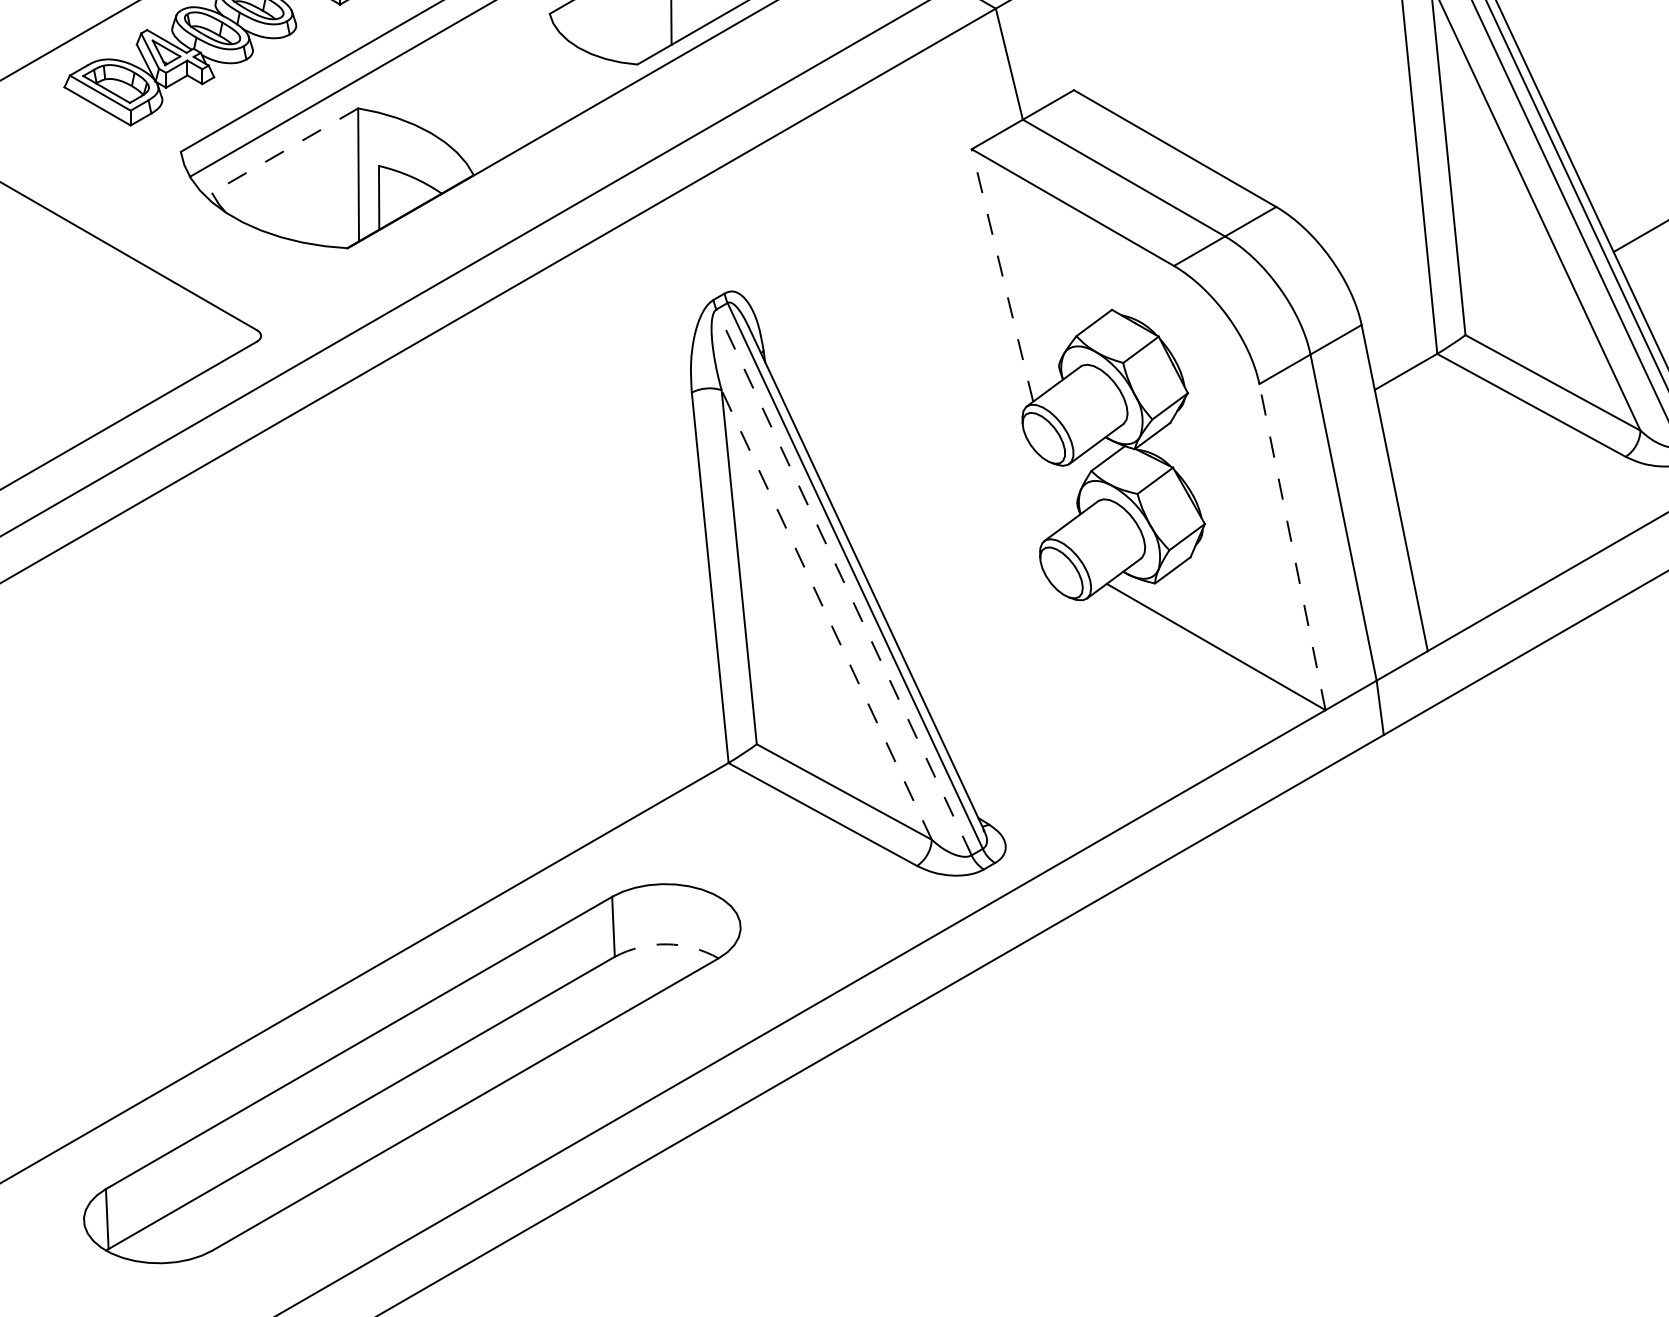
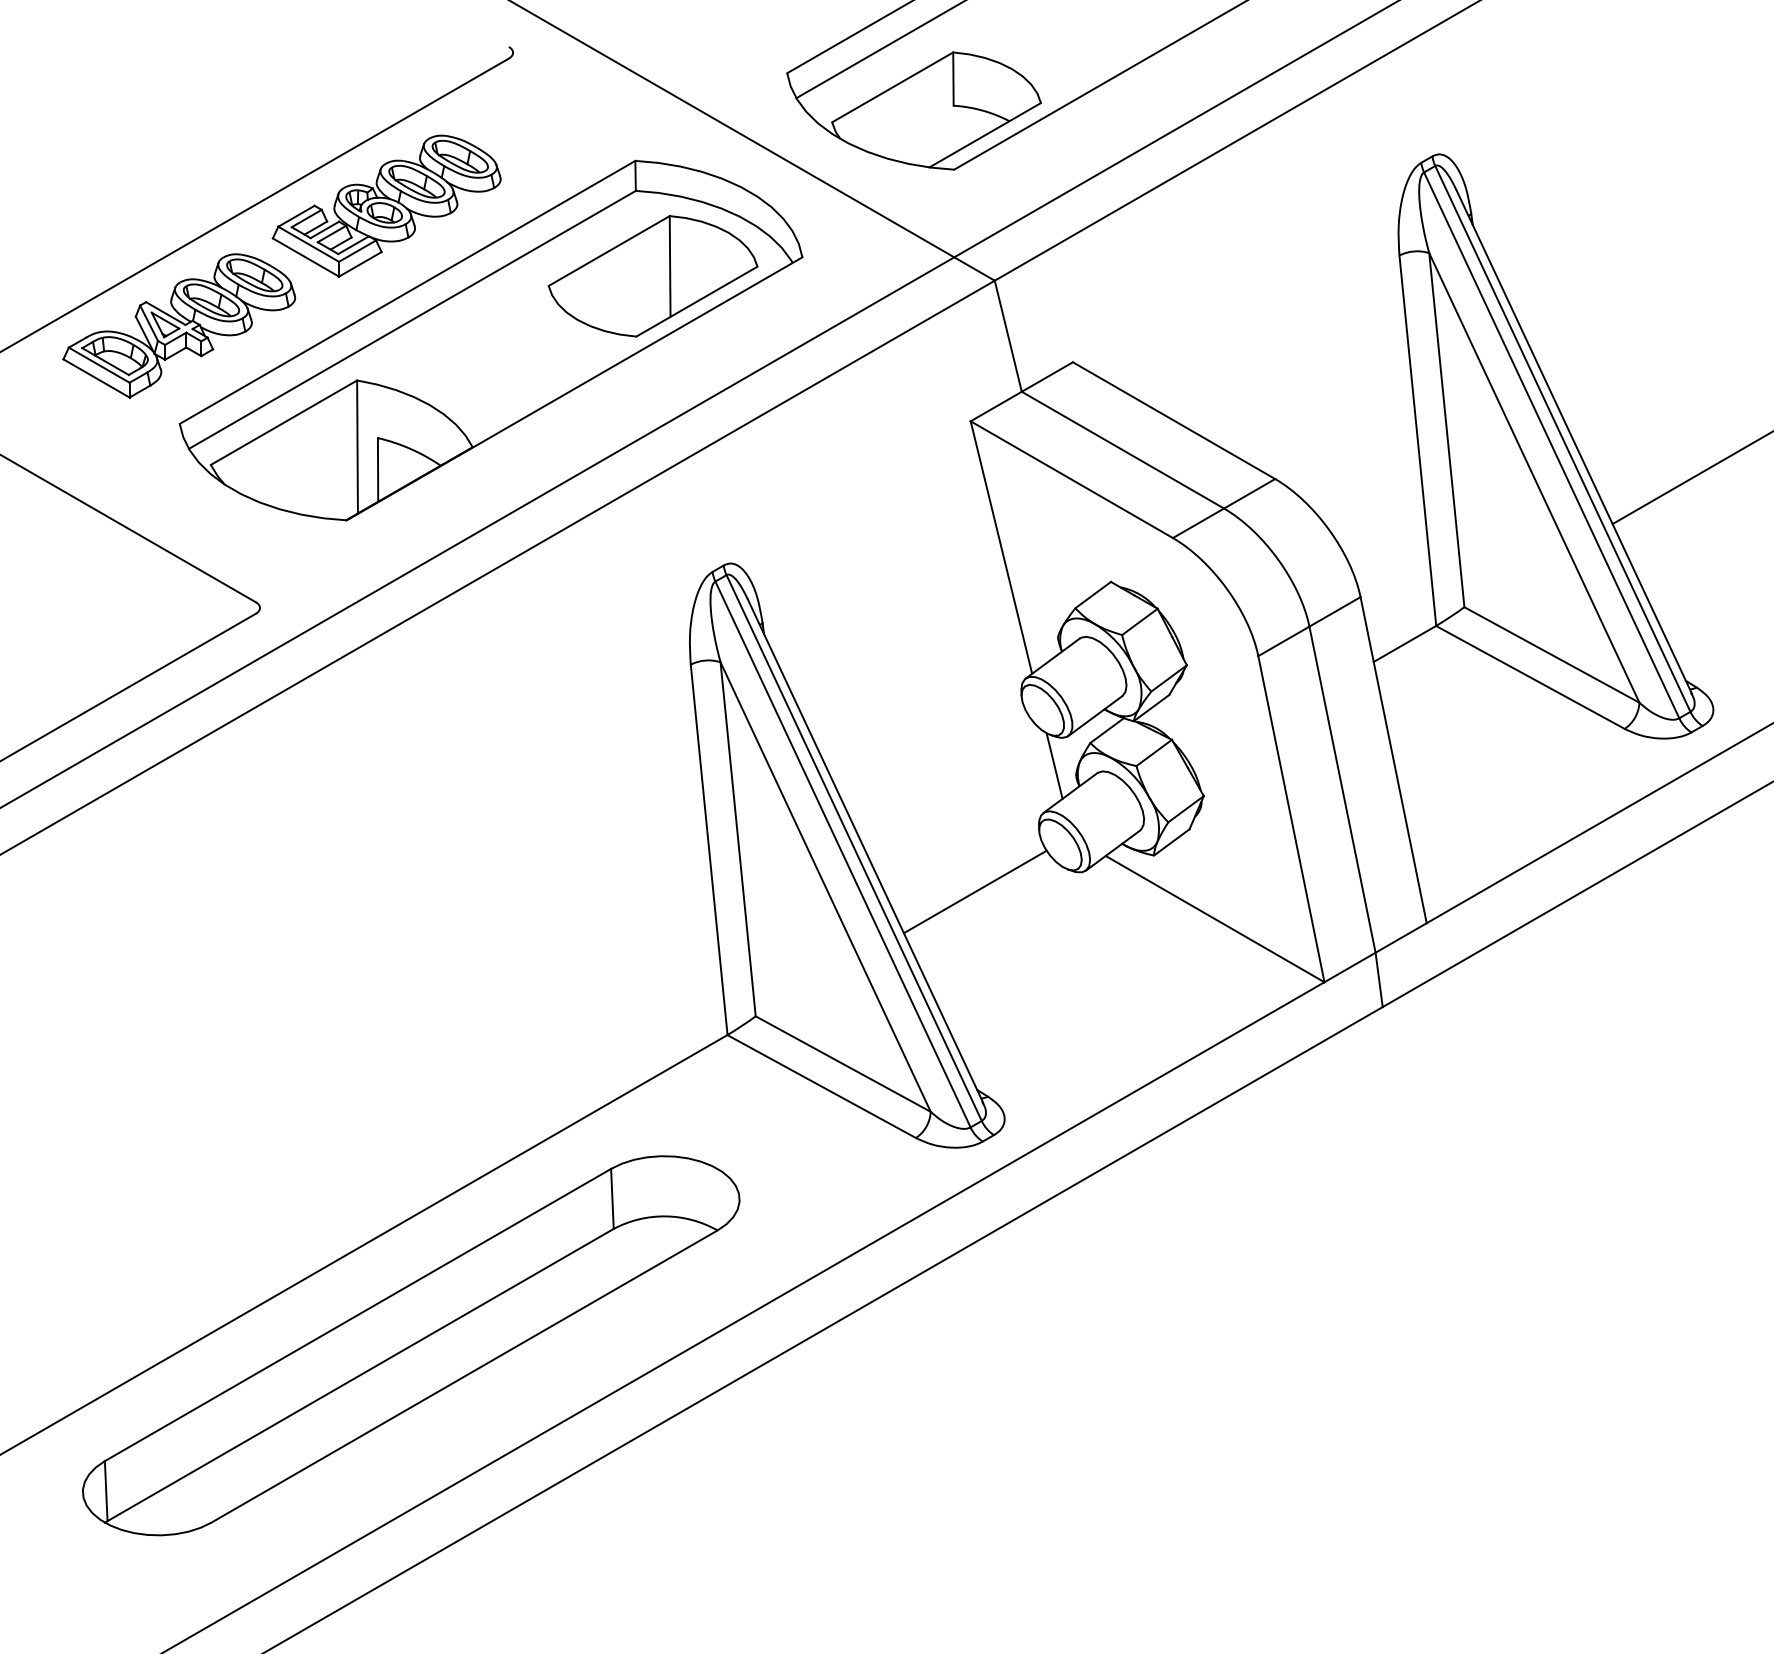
line: (284, 150) -> (283, 422), dashed -> solid
line: (1002, 275) -> (1001, 547), dashed -> solid
line: (1055, 493) -> (1054, 765), added
line: (1292, 546) -> (1291, 818), dashed -> solid
line: (843, 582) -> (842, 854), dashed -> solid
line: (826, 614) -> (825, 886), dashed -> solid
line: (975, 619) -> (974, 891), added
arc: (666, 944) -> (665, 1216), dashed -> solid

